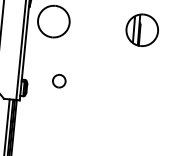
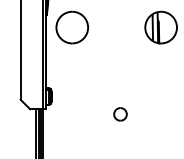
part: (59, 81) -> (120, 114), moved

